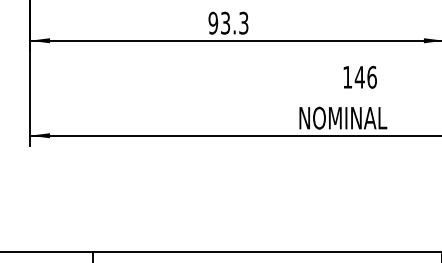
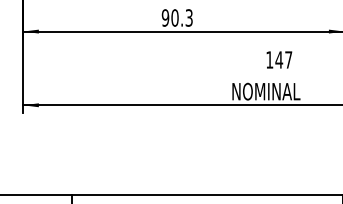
text: (224, 22) -> (174, 17), 93.3 -> 90.3
text: (371, 76) -> (288, 59), 146 -> 147

